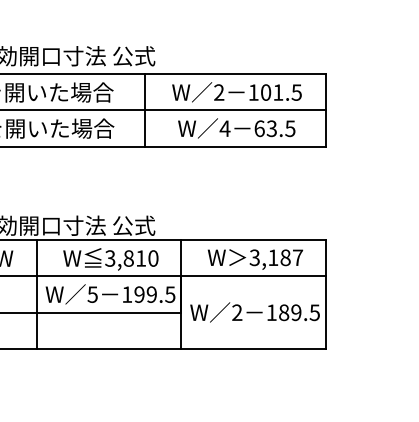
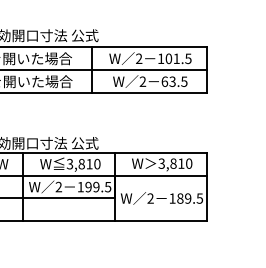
text: (224, 128) -> (142, 81), 4 -> 2
text: (285, 257) -> (181, 163), 3,187 -> 3,810
text: (92, 293) -> (58, 186), 5 -> 2

